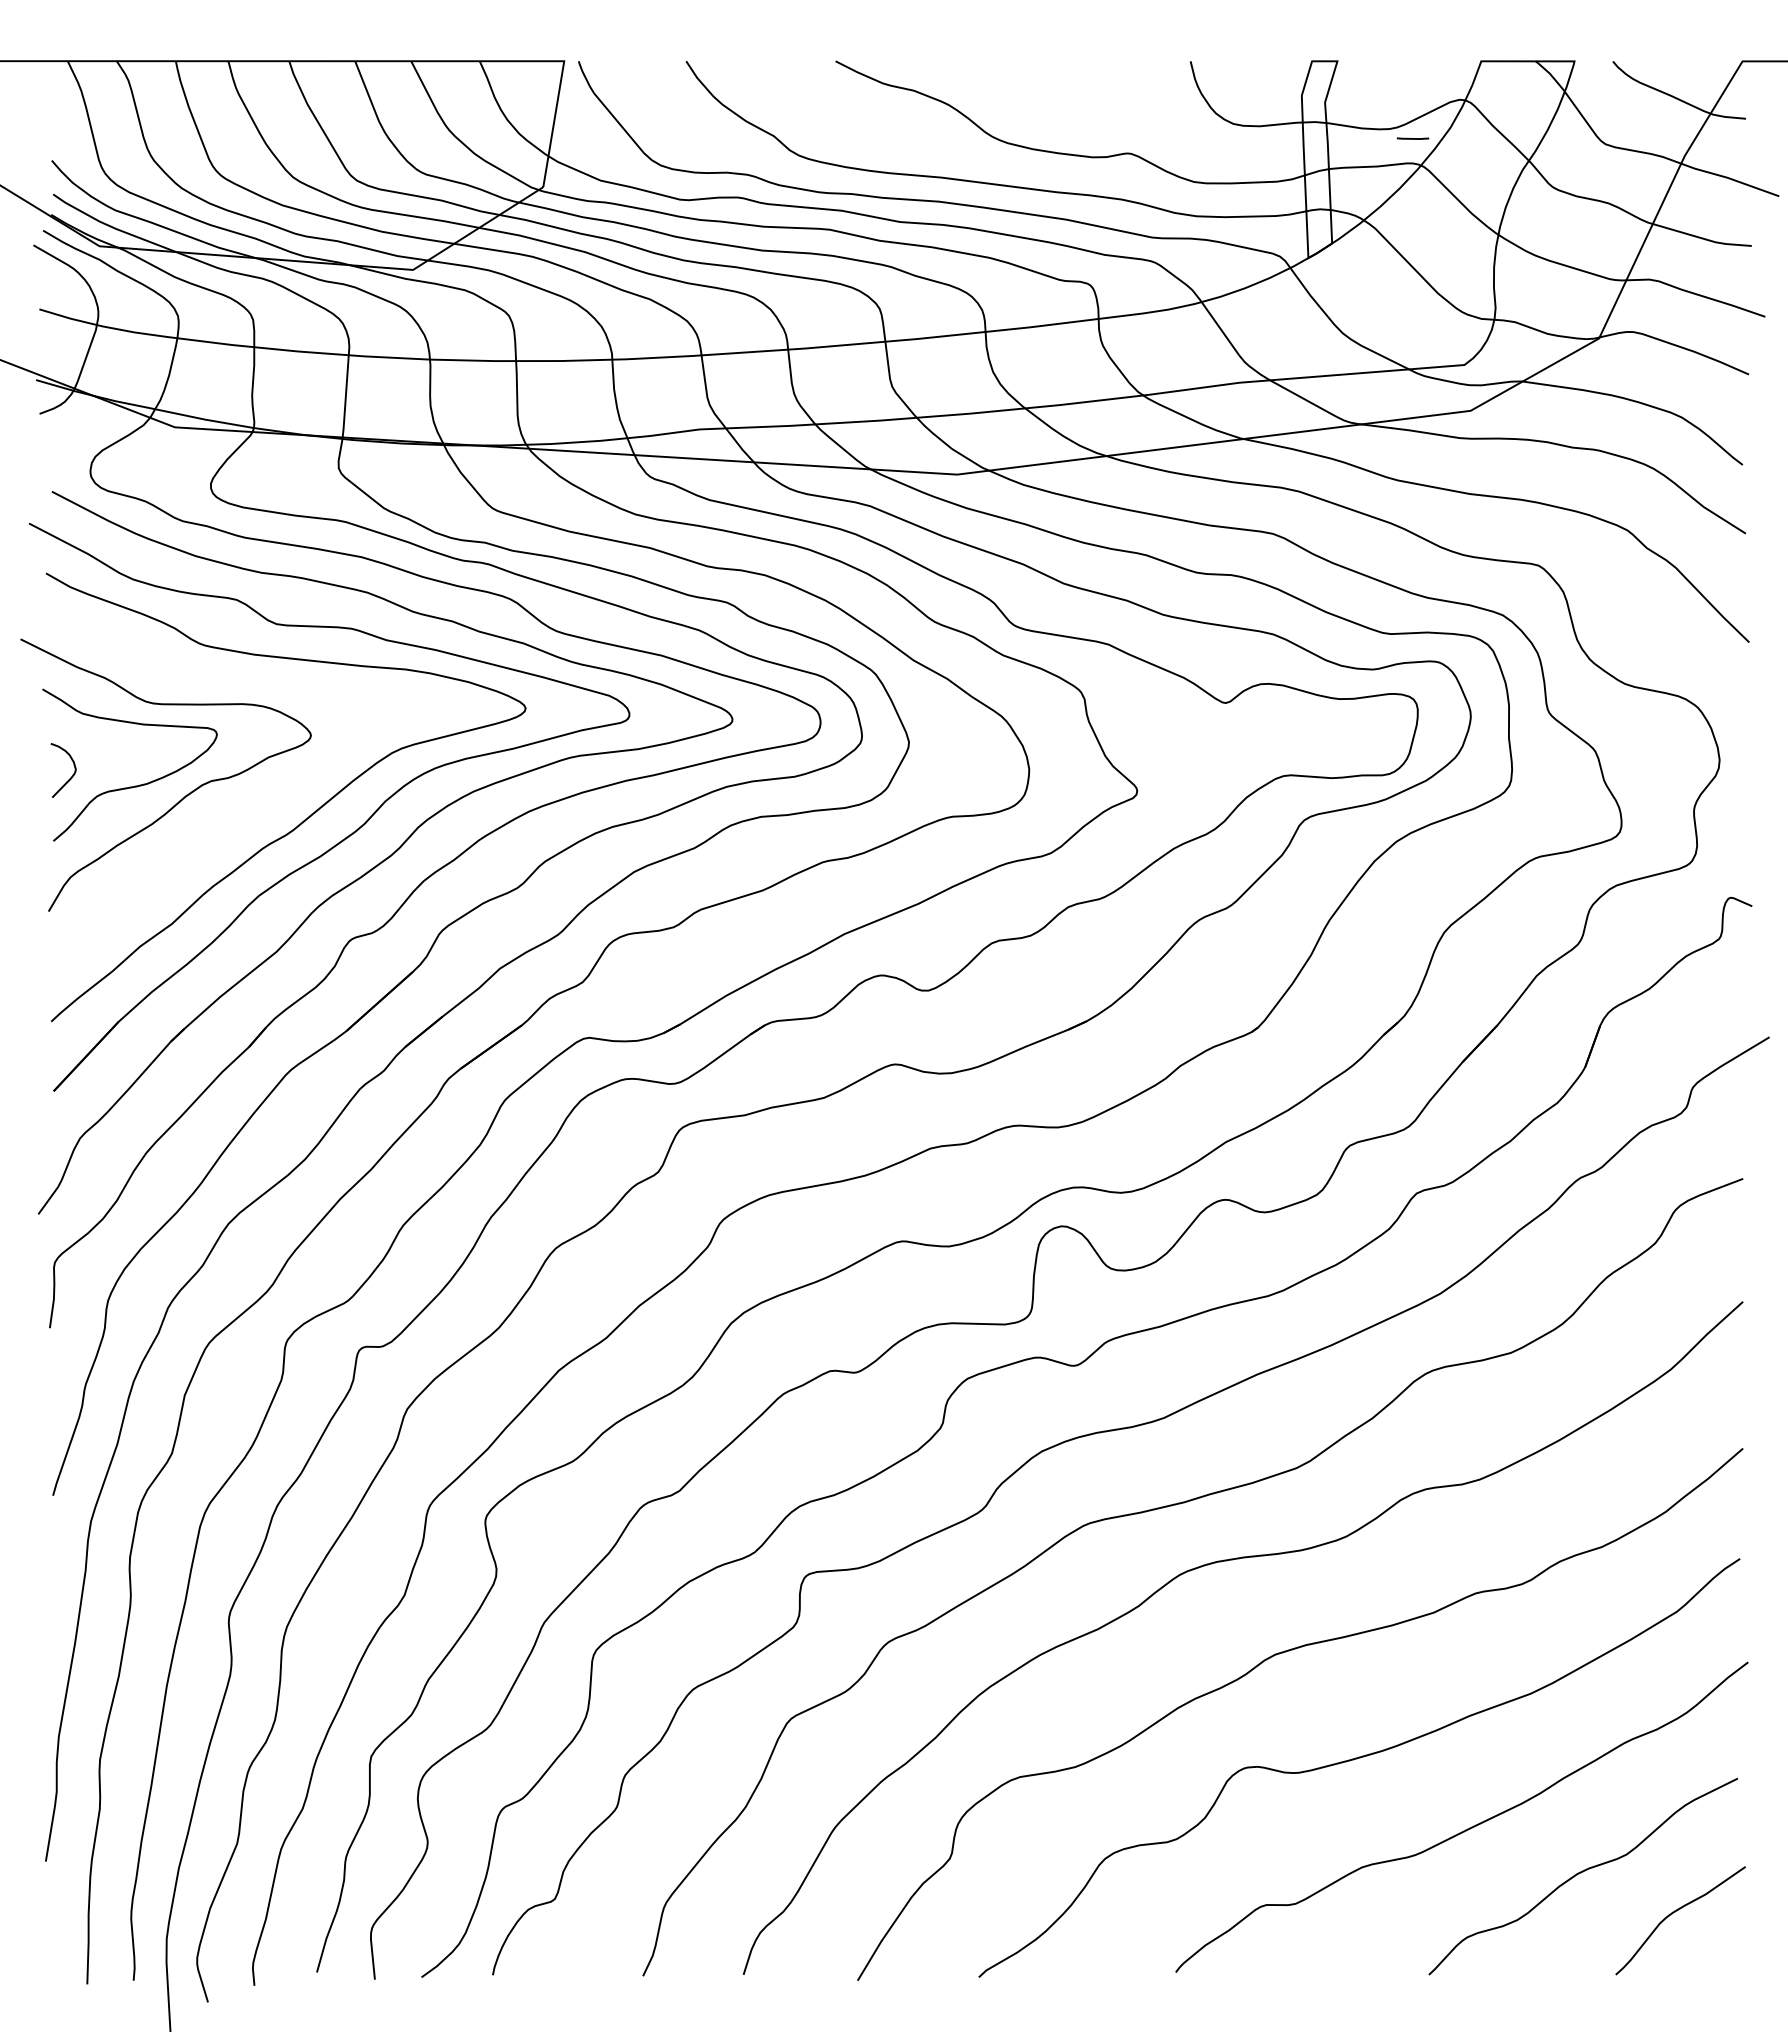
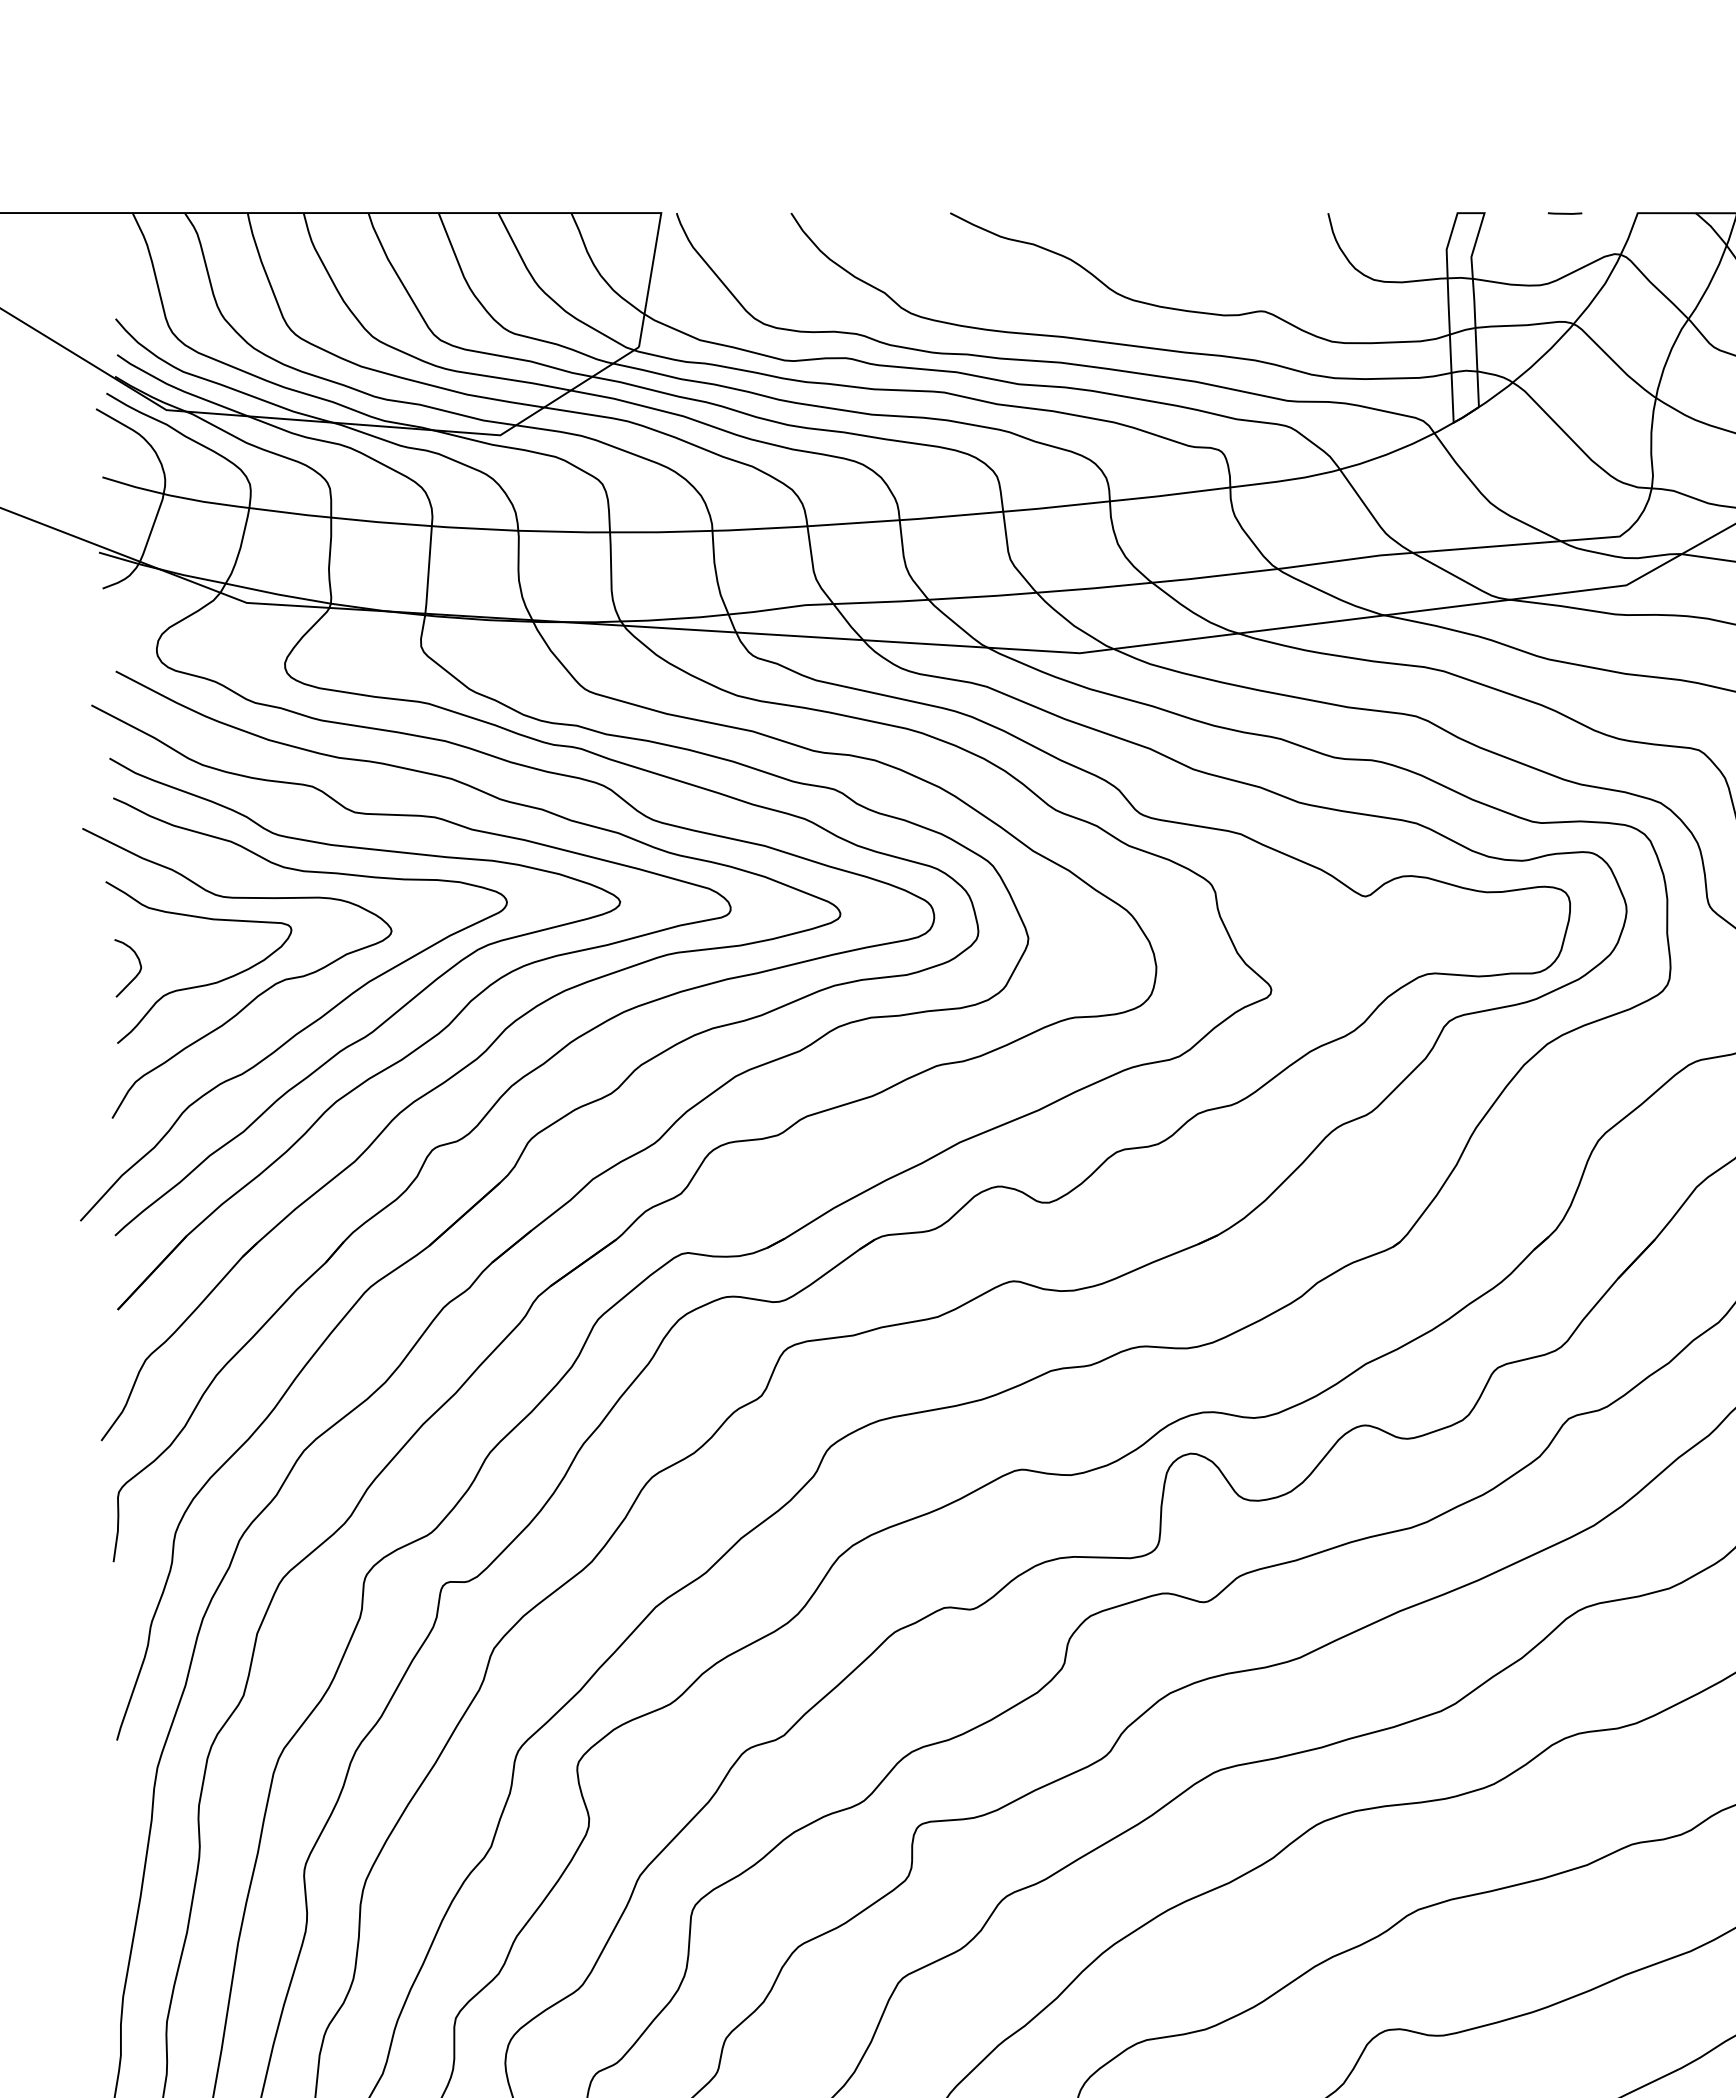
line: (1412, 138) -> (1564, 213), moved
curve: (231, 824) -> (306, 1025), added

